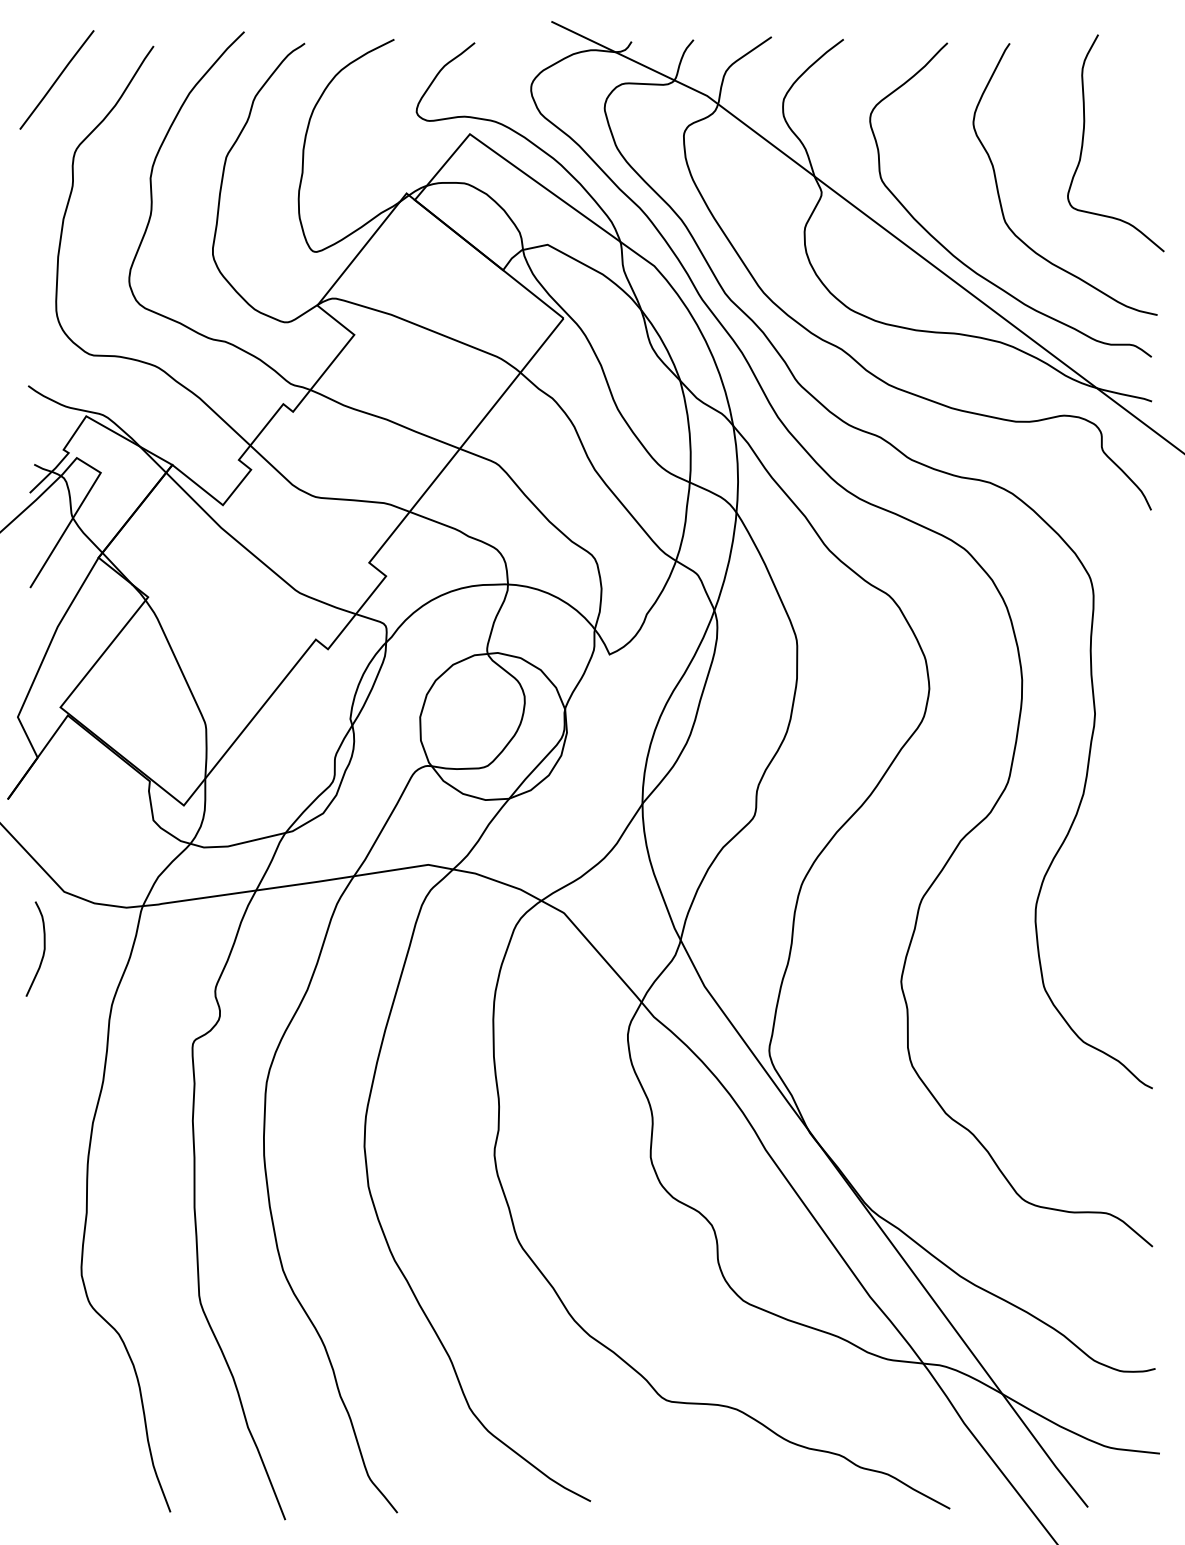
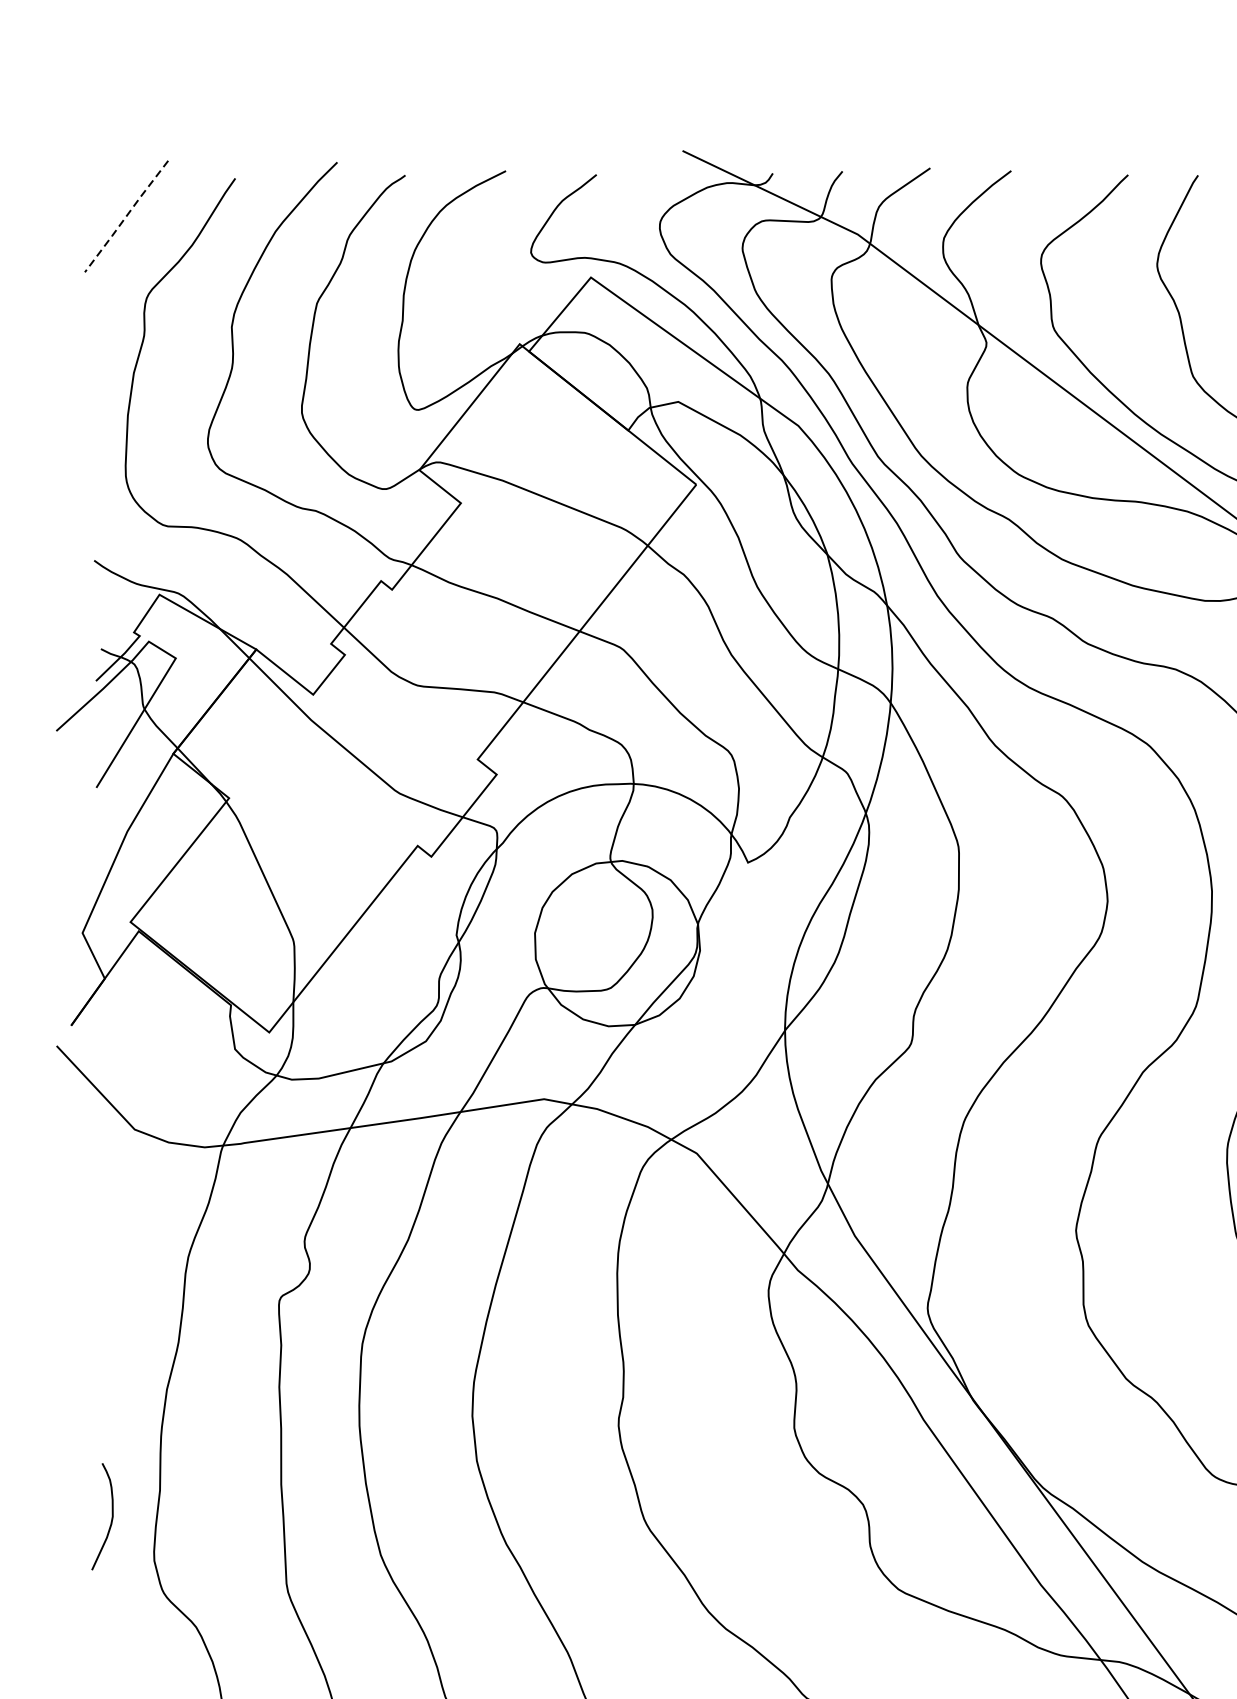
line: (56, 79) -> (126, 216), solid -> dashed
curve: (43, 948) -> (111, 1516), moved

